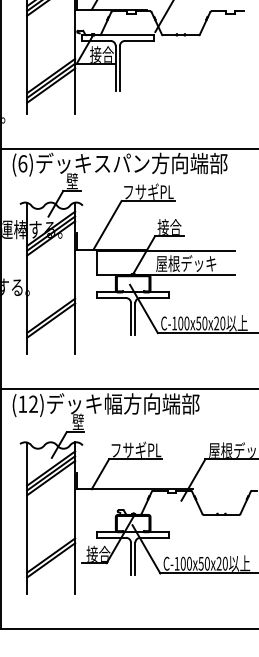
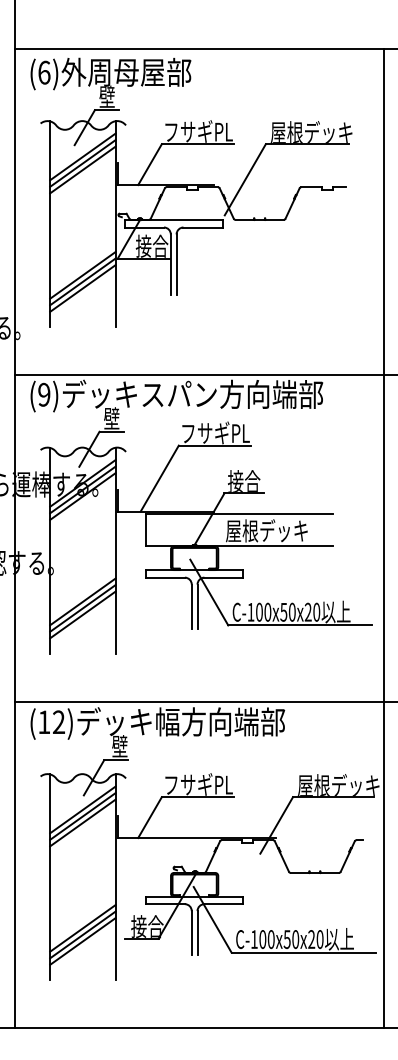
text: (22, 163) -> (44, 394), (6) -> (9)
line: (50, 325) -> (82, 614), added
line: (50, 565) -> (82, 941), added

